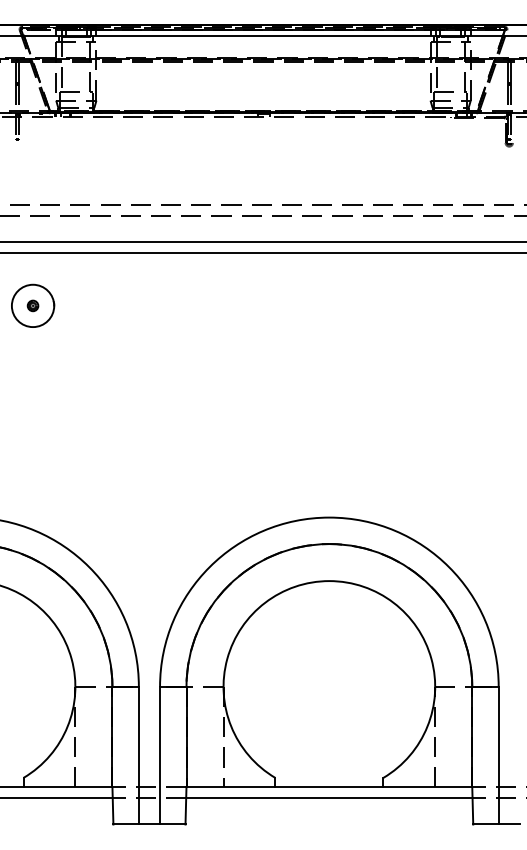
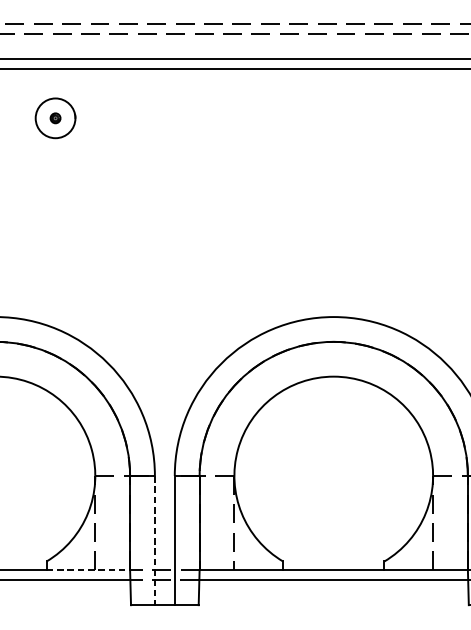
line: (138, 755) -> (154, 540), solid -> dashed
line: (68, 787) -> (88, 570), solid -> dashed

